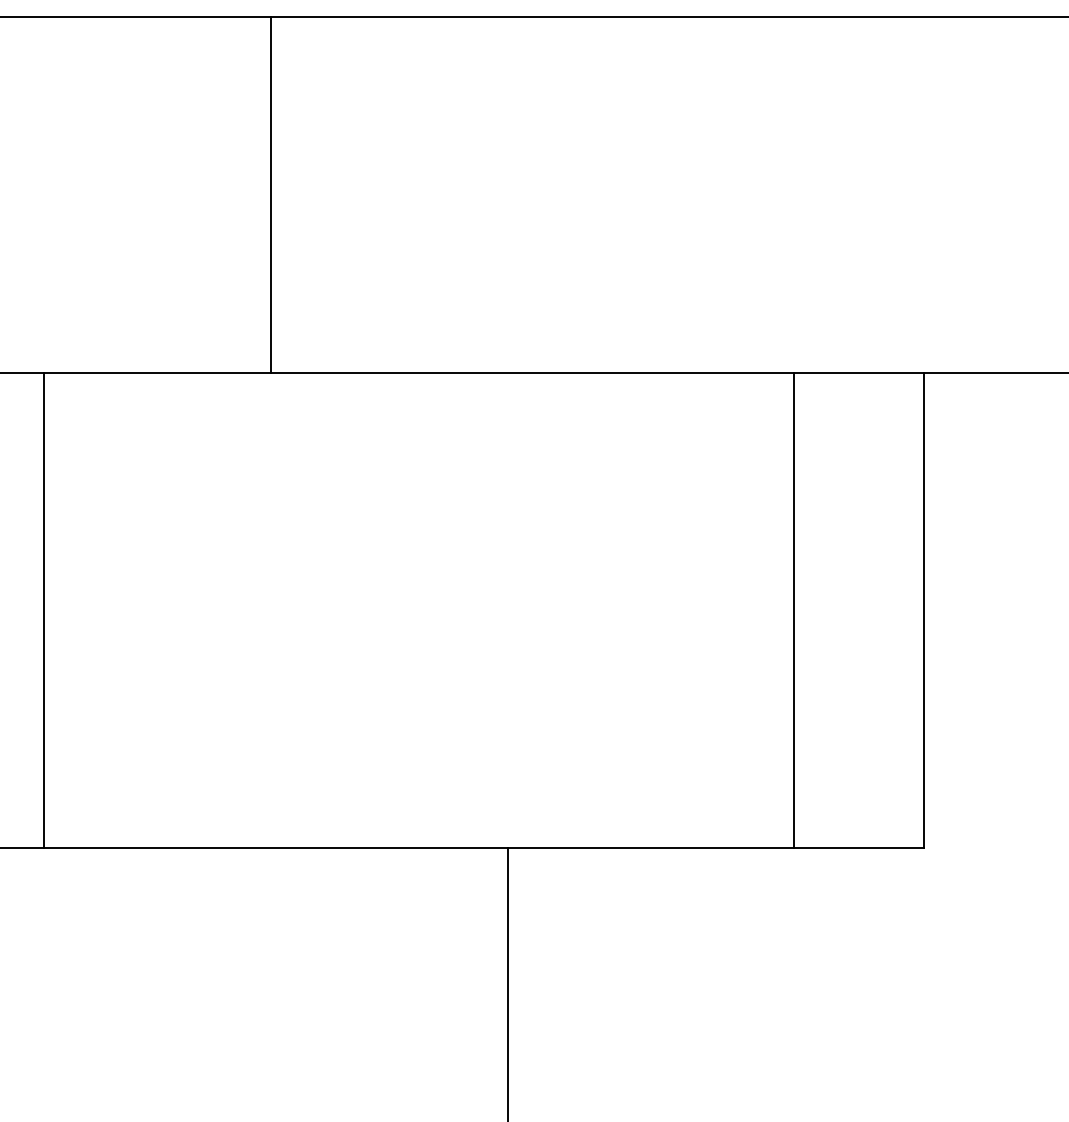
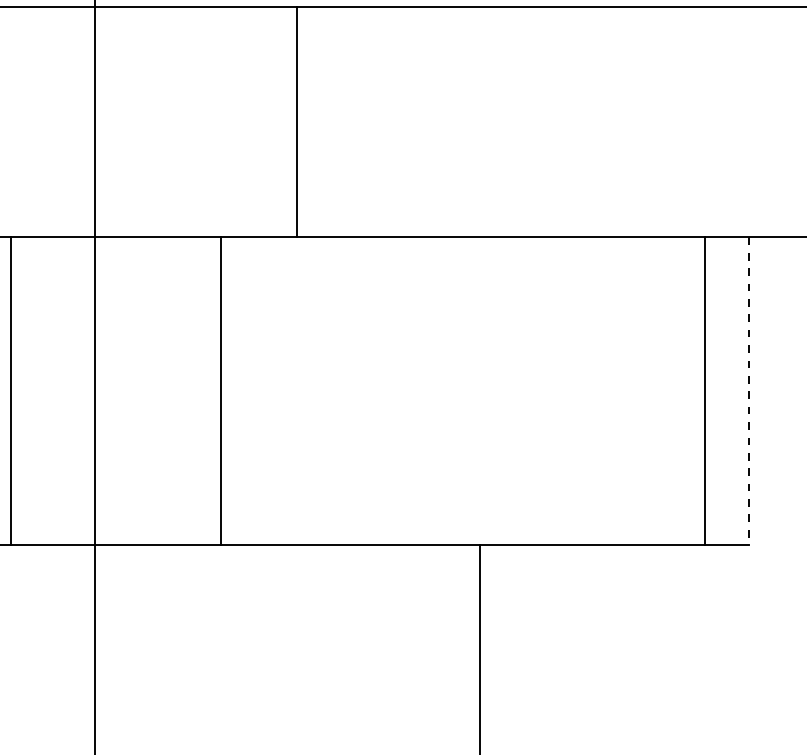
line: (270, 193) -> (296, 121), moved
line: (43, 610) -> (220, 391), moved
line: (794, 610) -> (705, 391), moved
line: (924, 610) -> (749, 391), solid -> dashed

